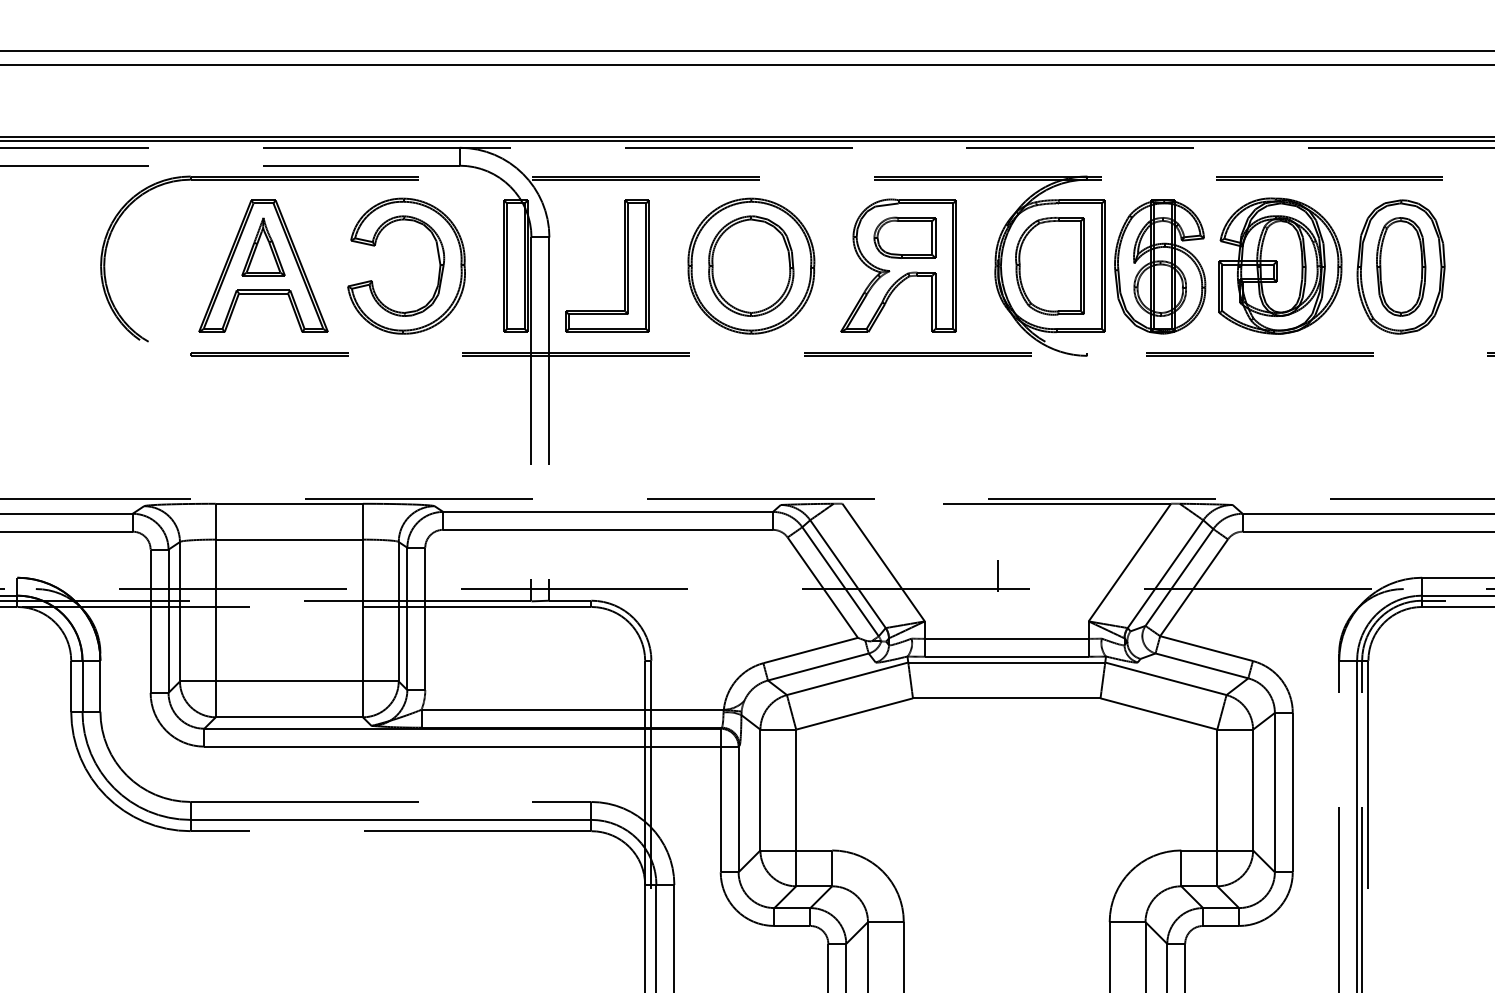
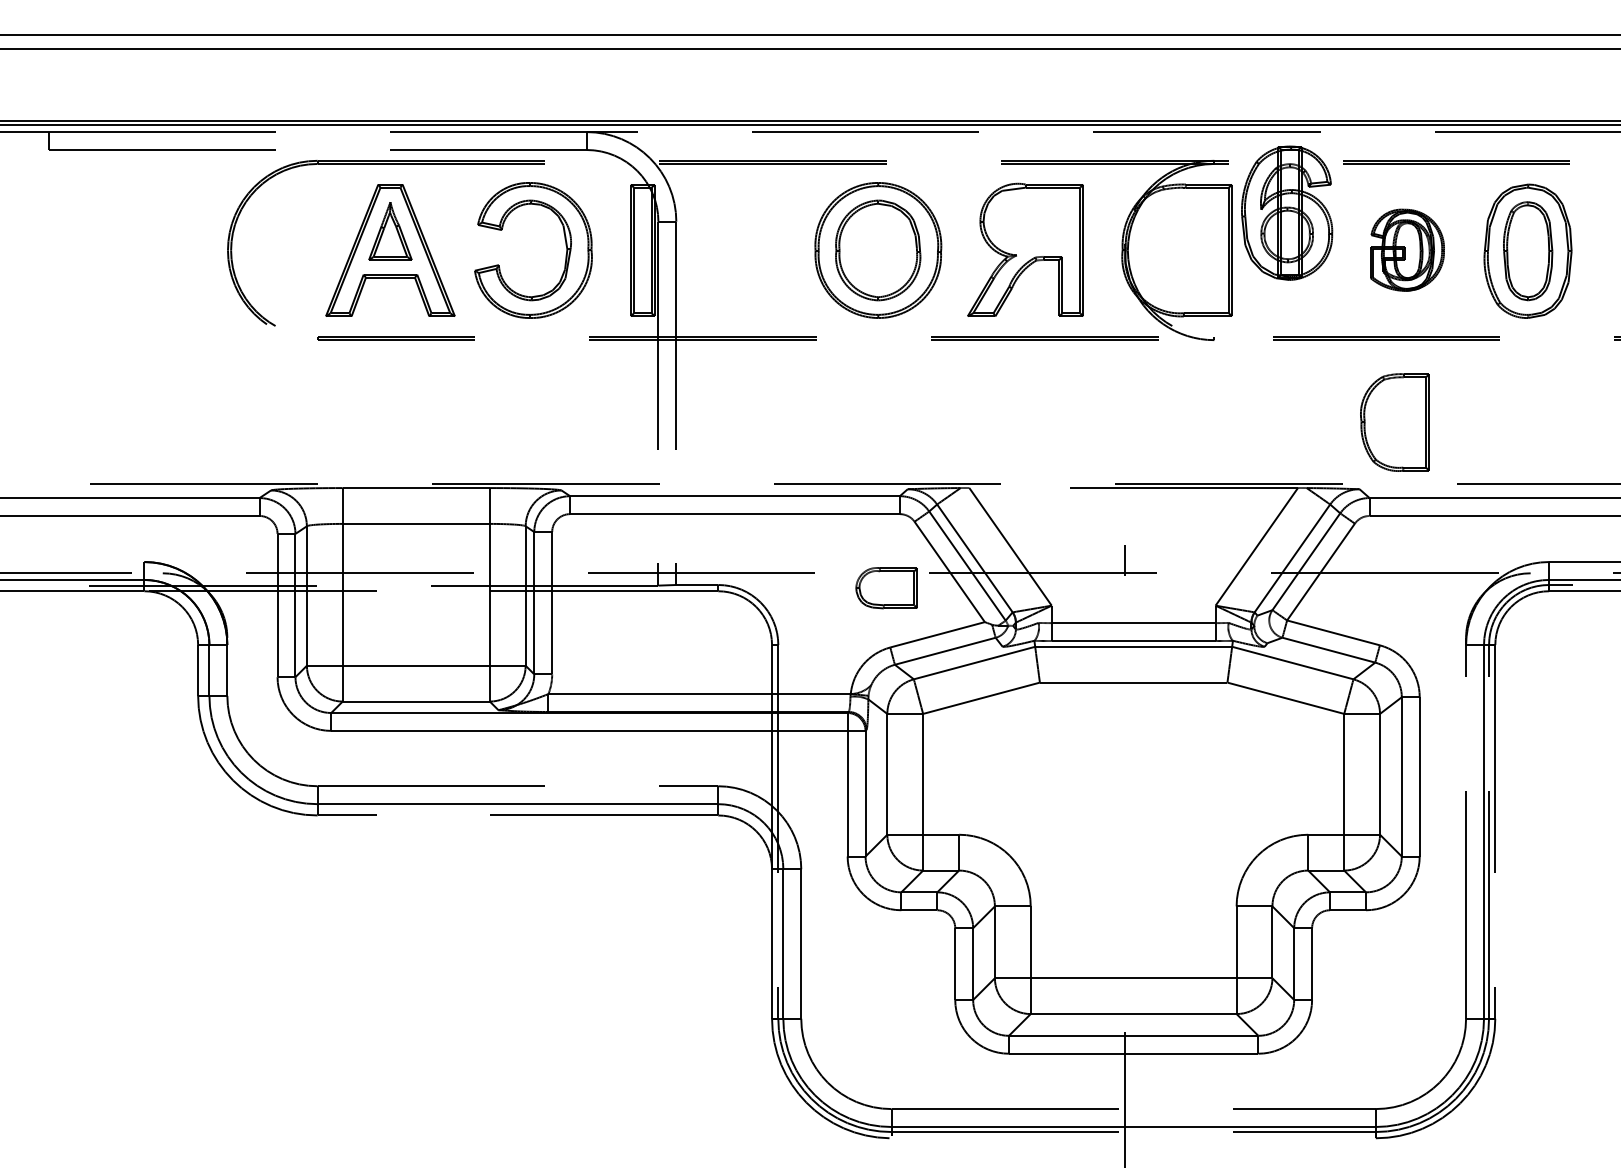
part: (904, 238) -> (886, 588), moved
part: (1280, 265) -> (1407, 249), size x0.6
part: (624, 266) -> (751, 250), removed
part: (1049, 266) -> (1394, 422), moved
part: (1160, 266) -> (1287, 212), moved

